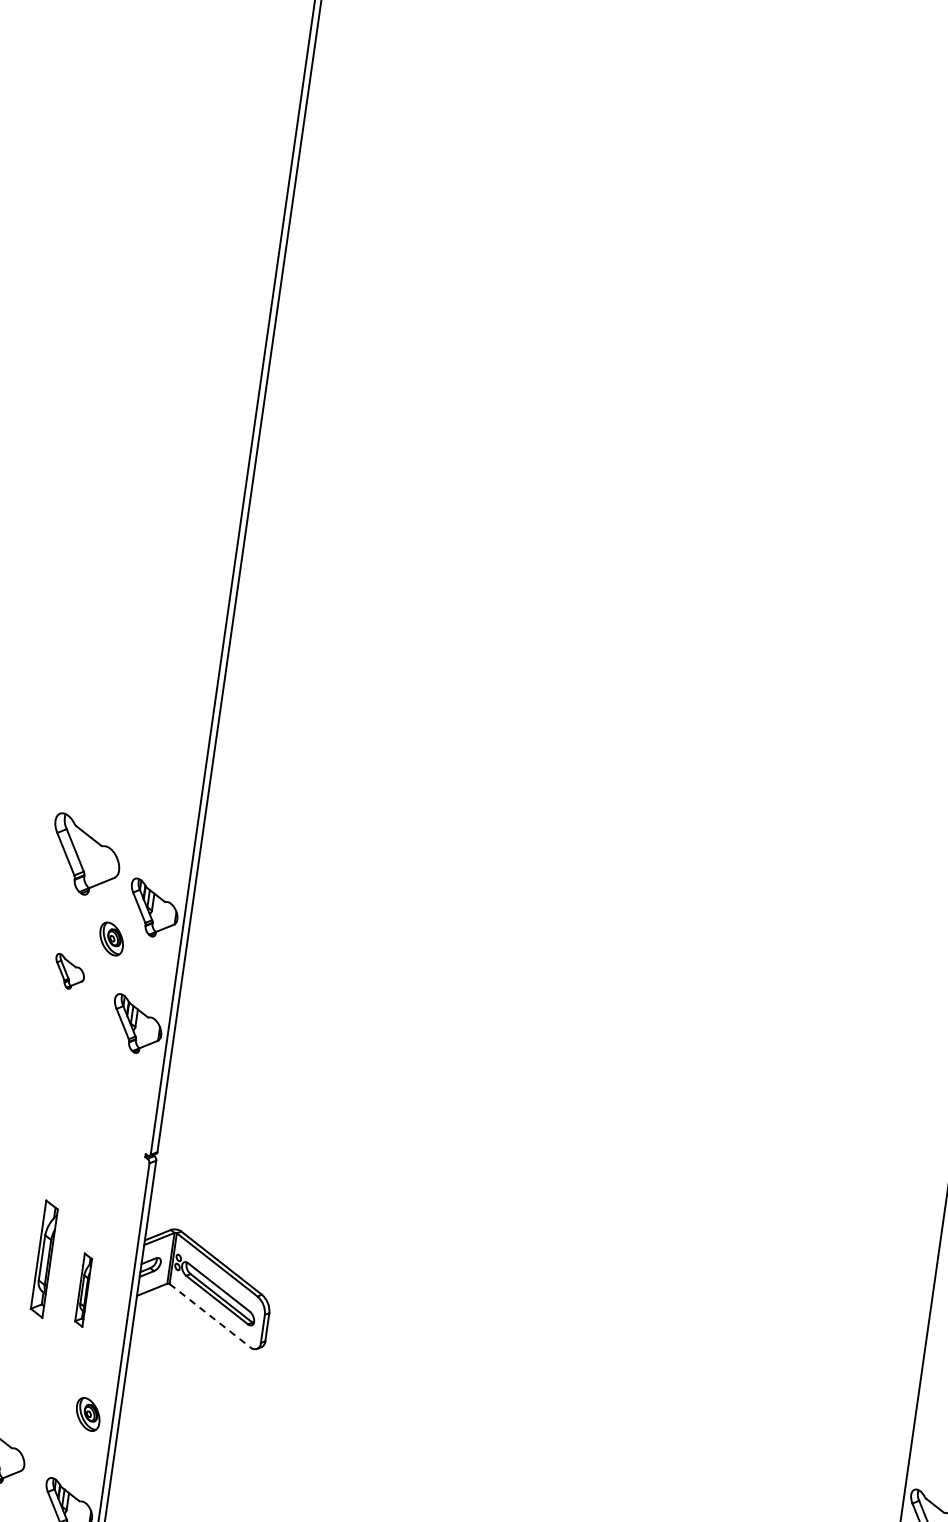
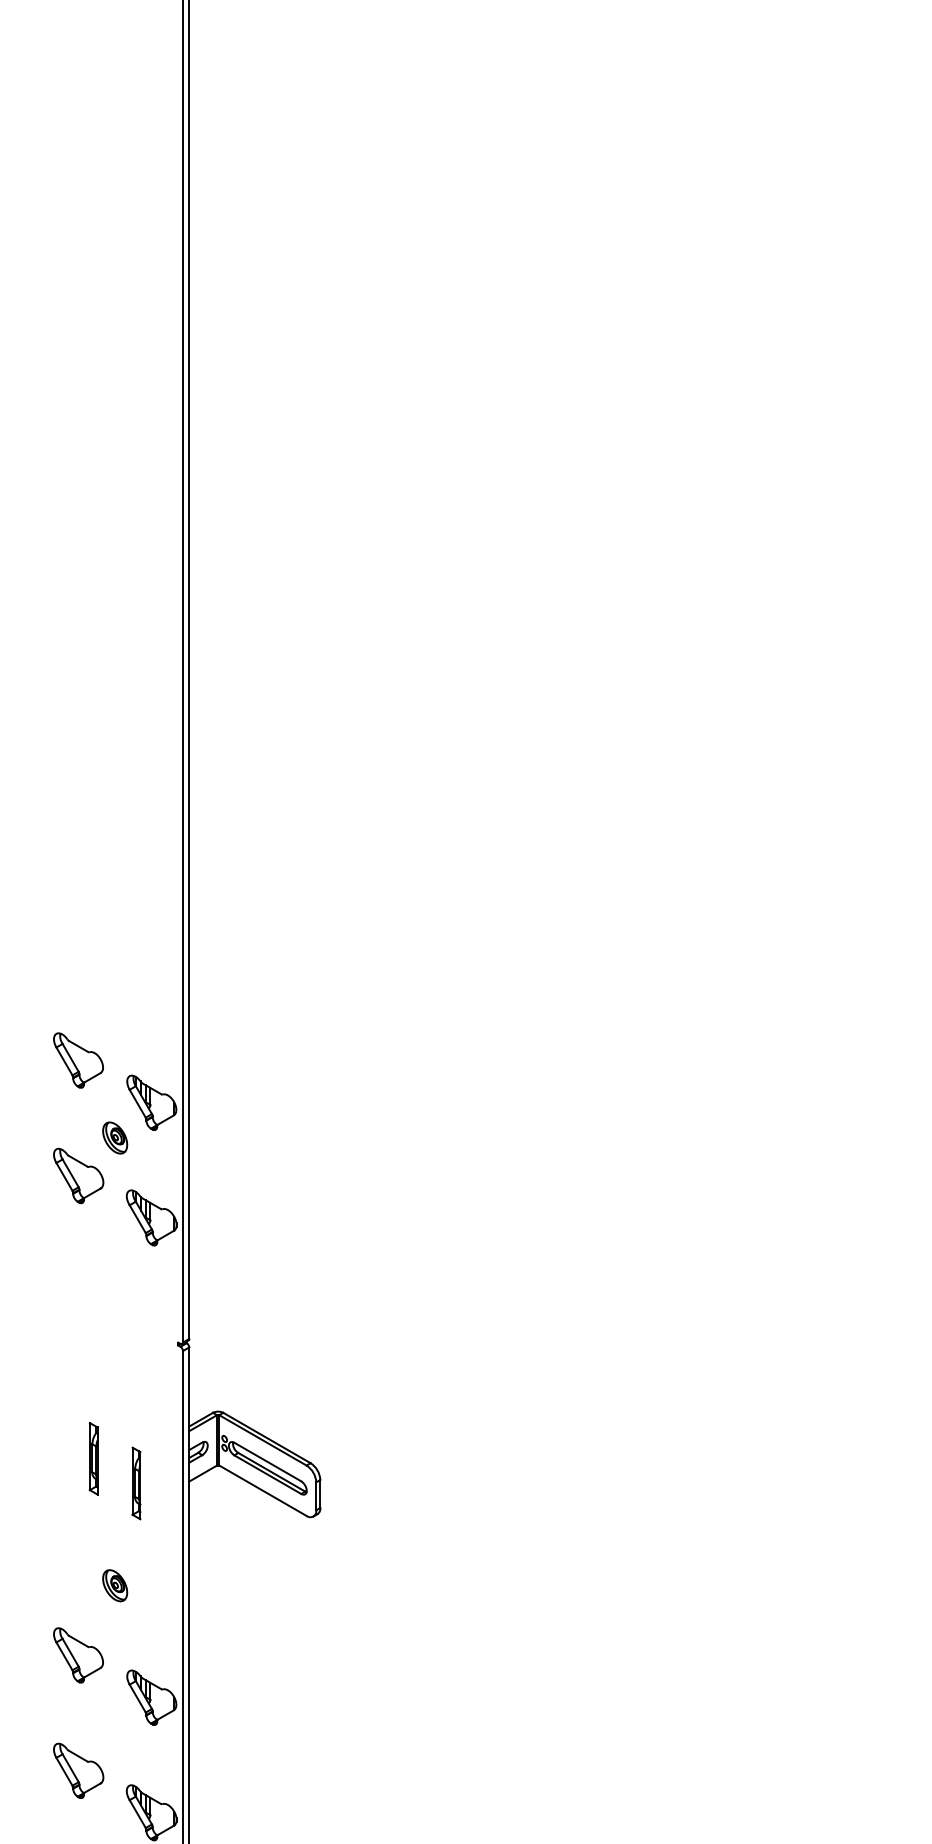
part: (85, 855) -> (78, 1060), size x0.71
part: (69, 971) -> (78, 1175), size x1.67
part: (43, 1258) -> (93, 1458), size x0.62
line: (210, 1315) -> (263, 1490), dashed -> solid
part: (88, 1414) -> (115, 1585), moved

